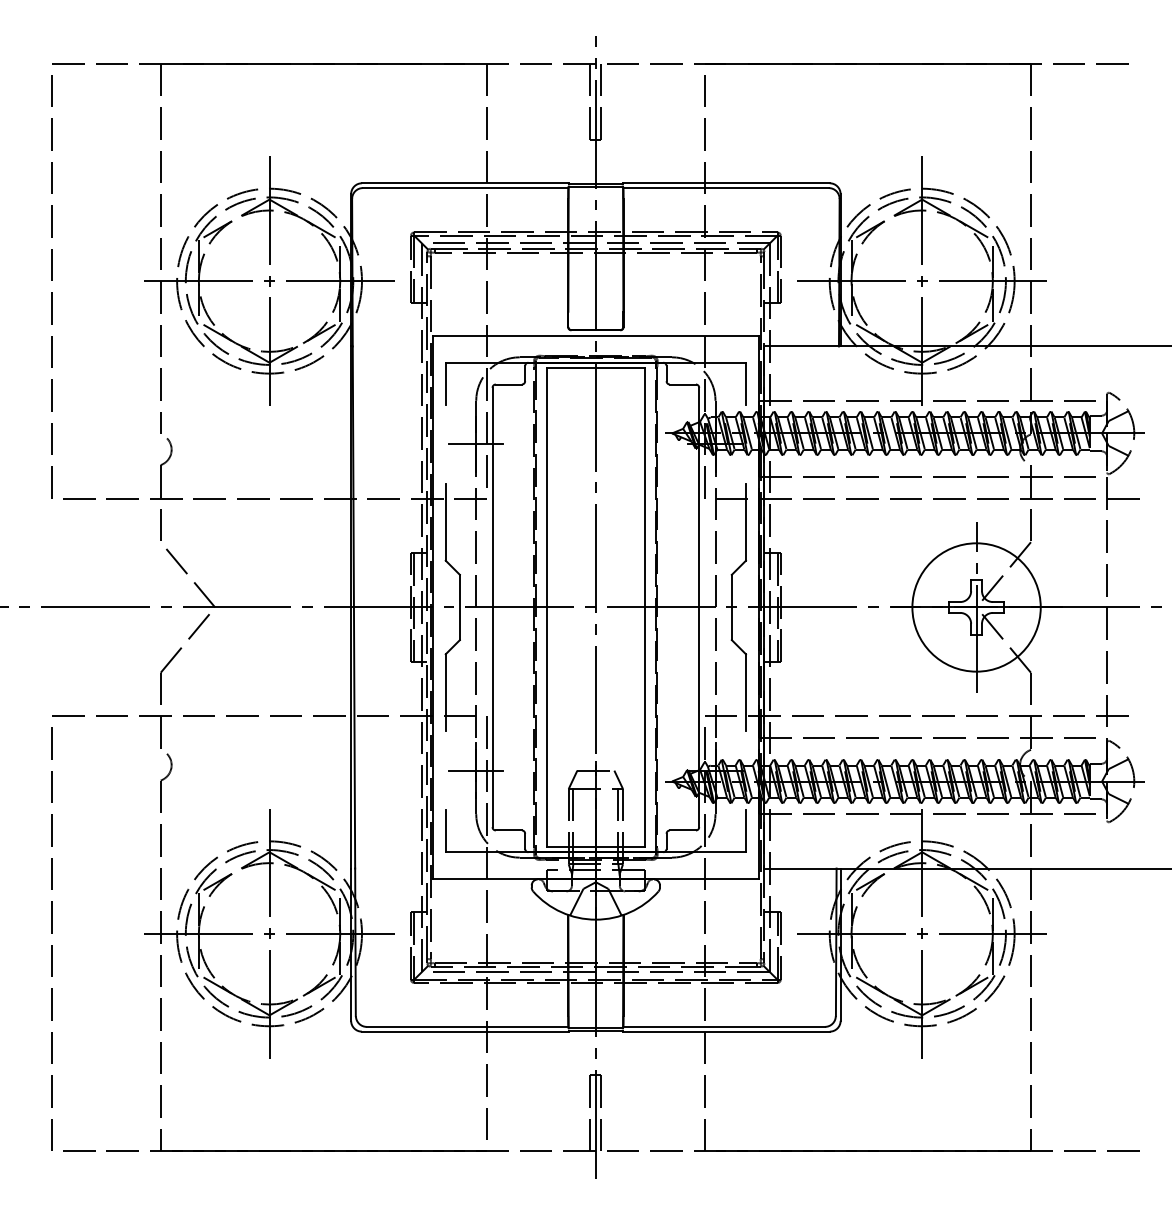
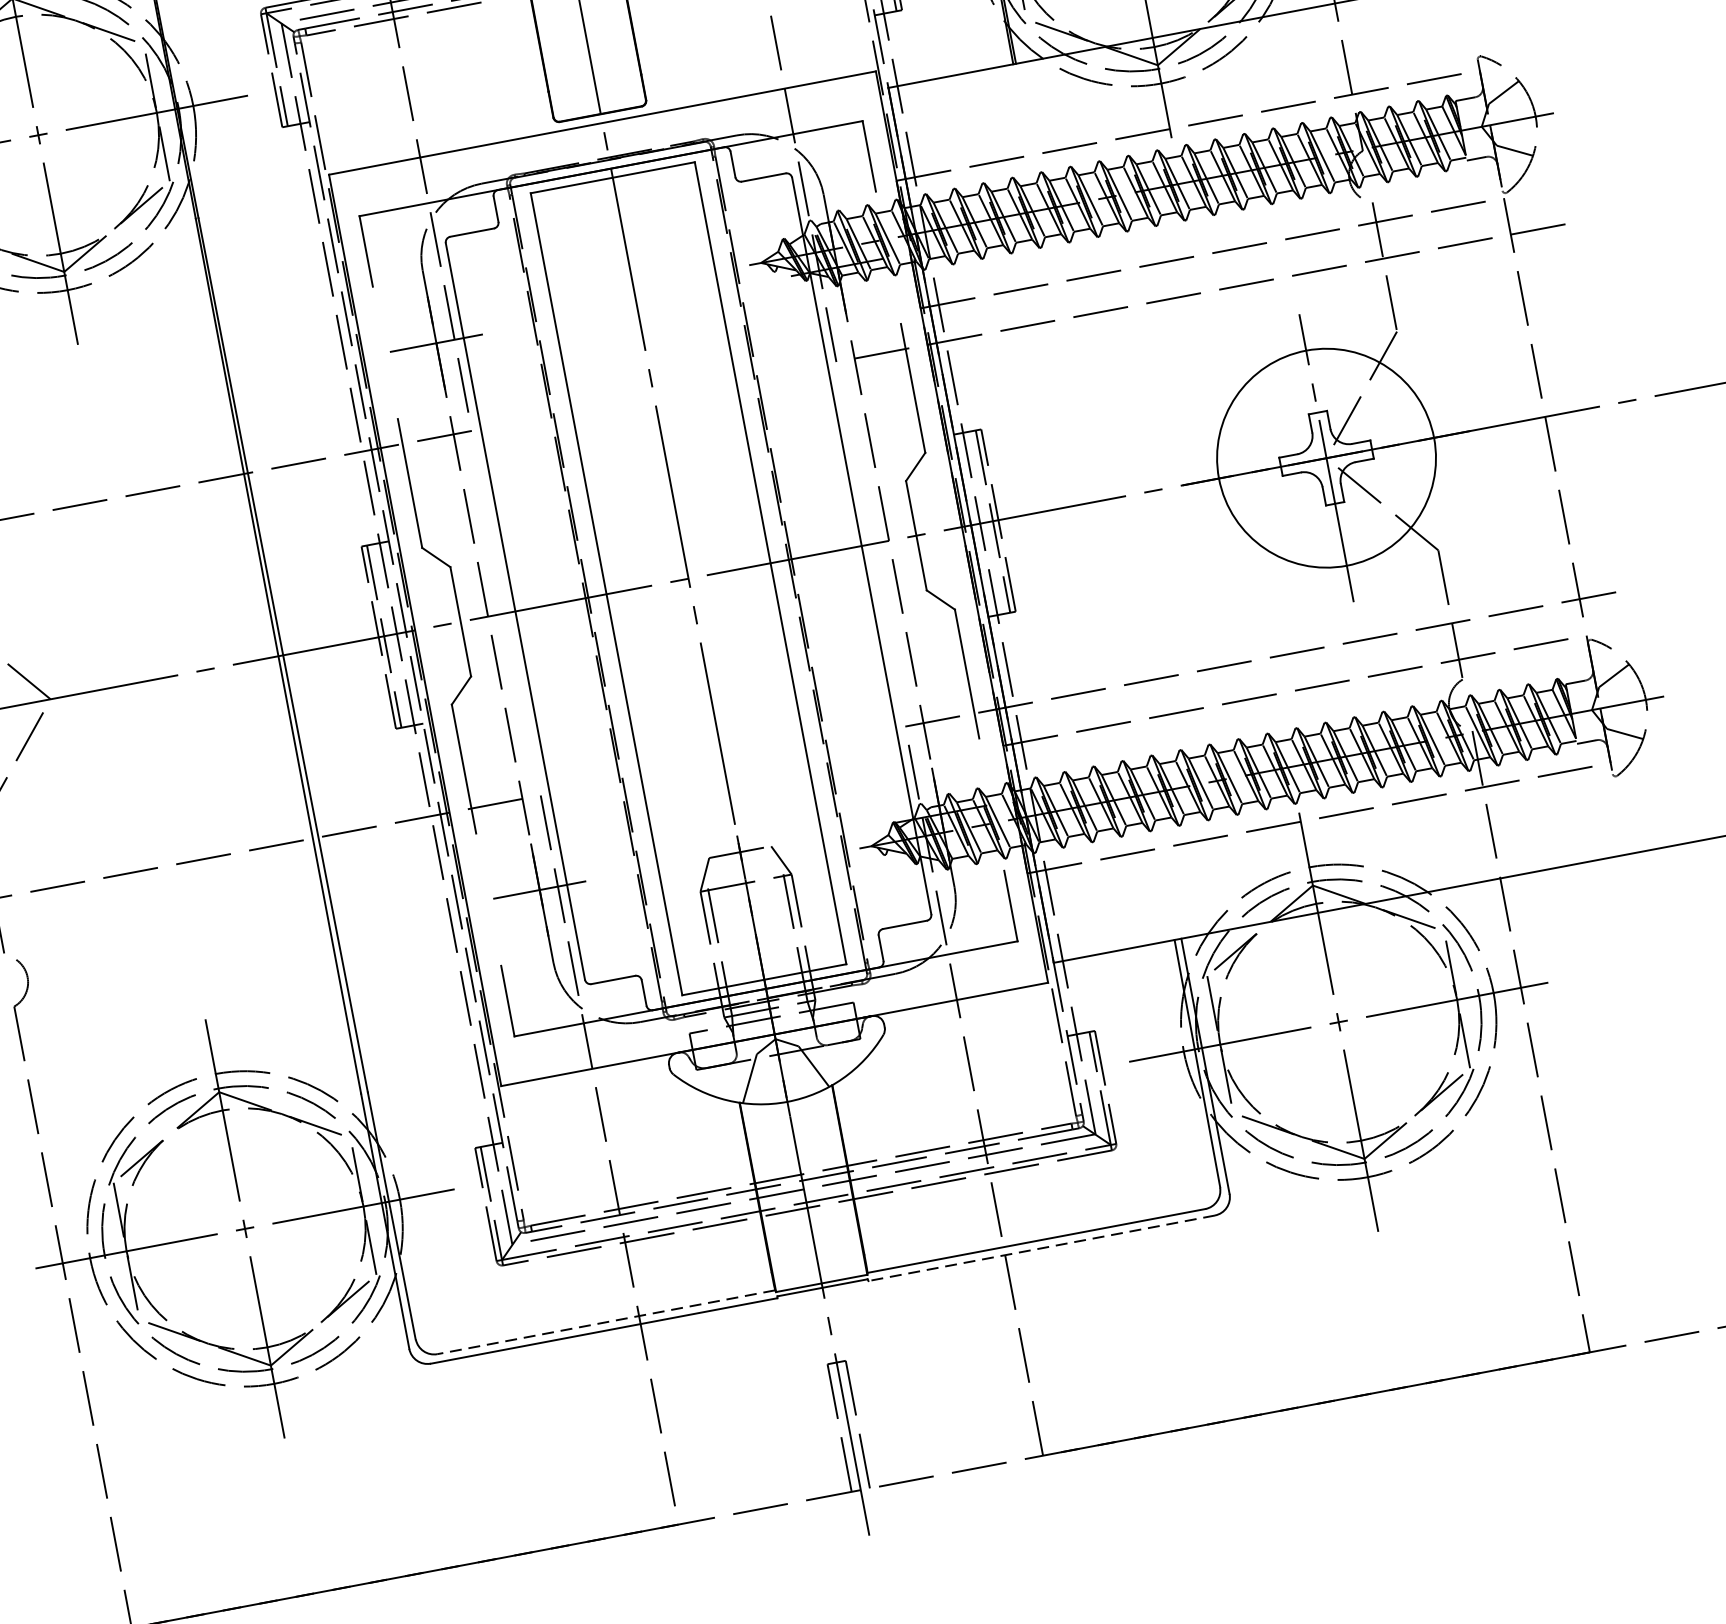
line: (467, 1026) -> (606, 1321), solid -> dashed
line: (725, 1031) -> (1040, 1248), solid -> dashed

